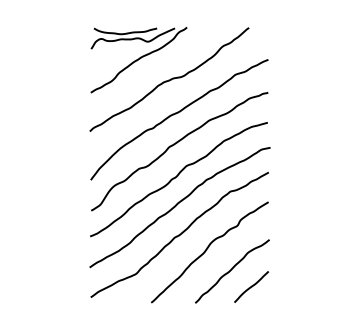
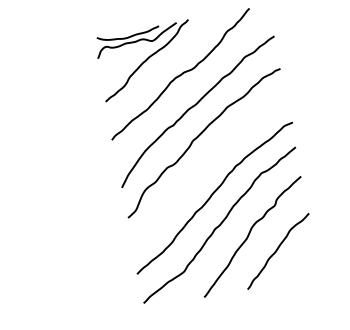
curve: (177, 177) -> (206, 169), removed
curve: (251, 286) -> (299, 262), removed

